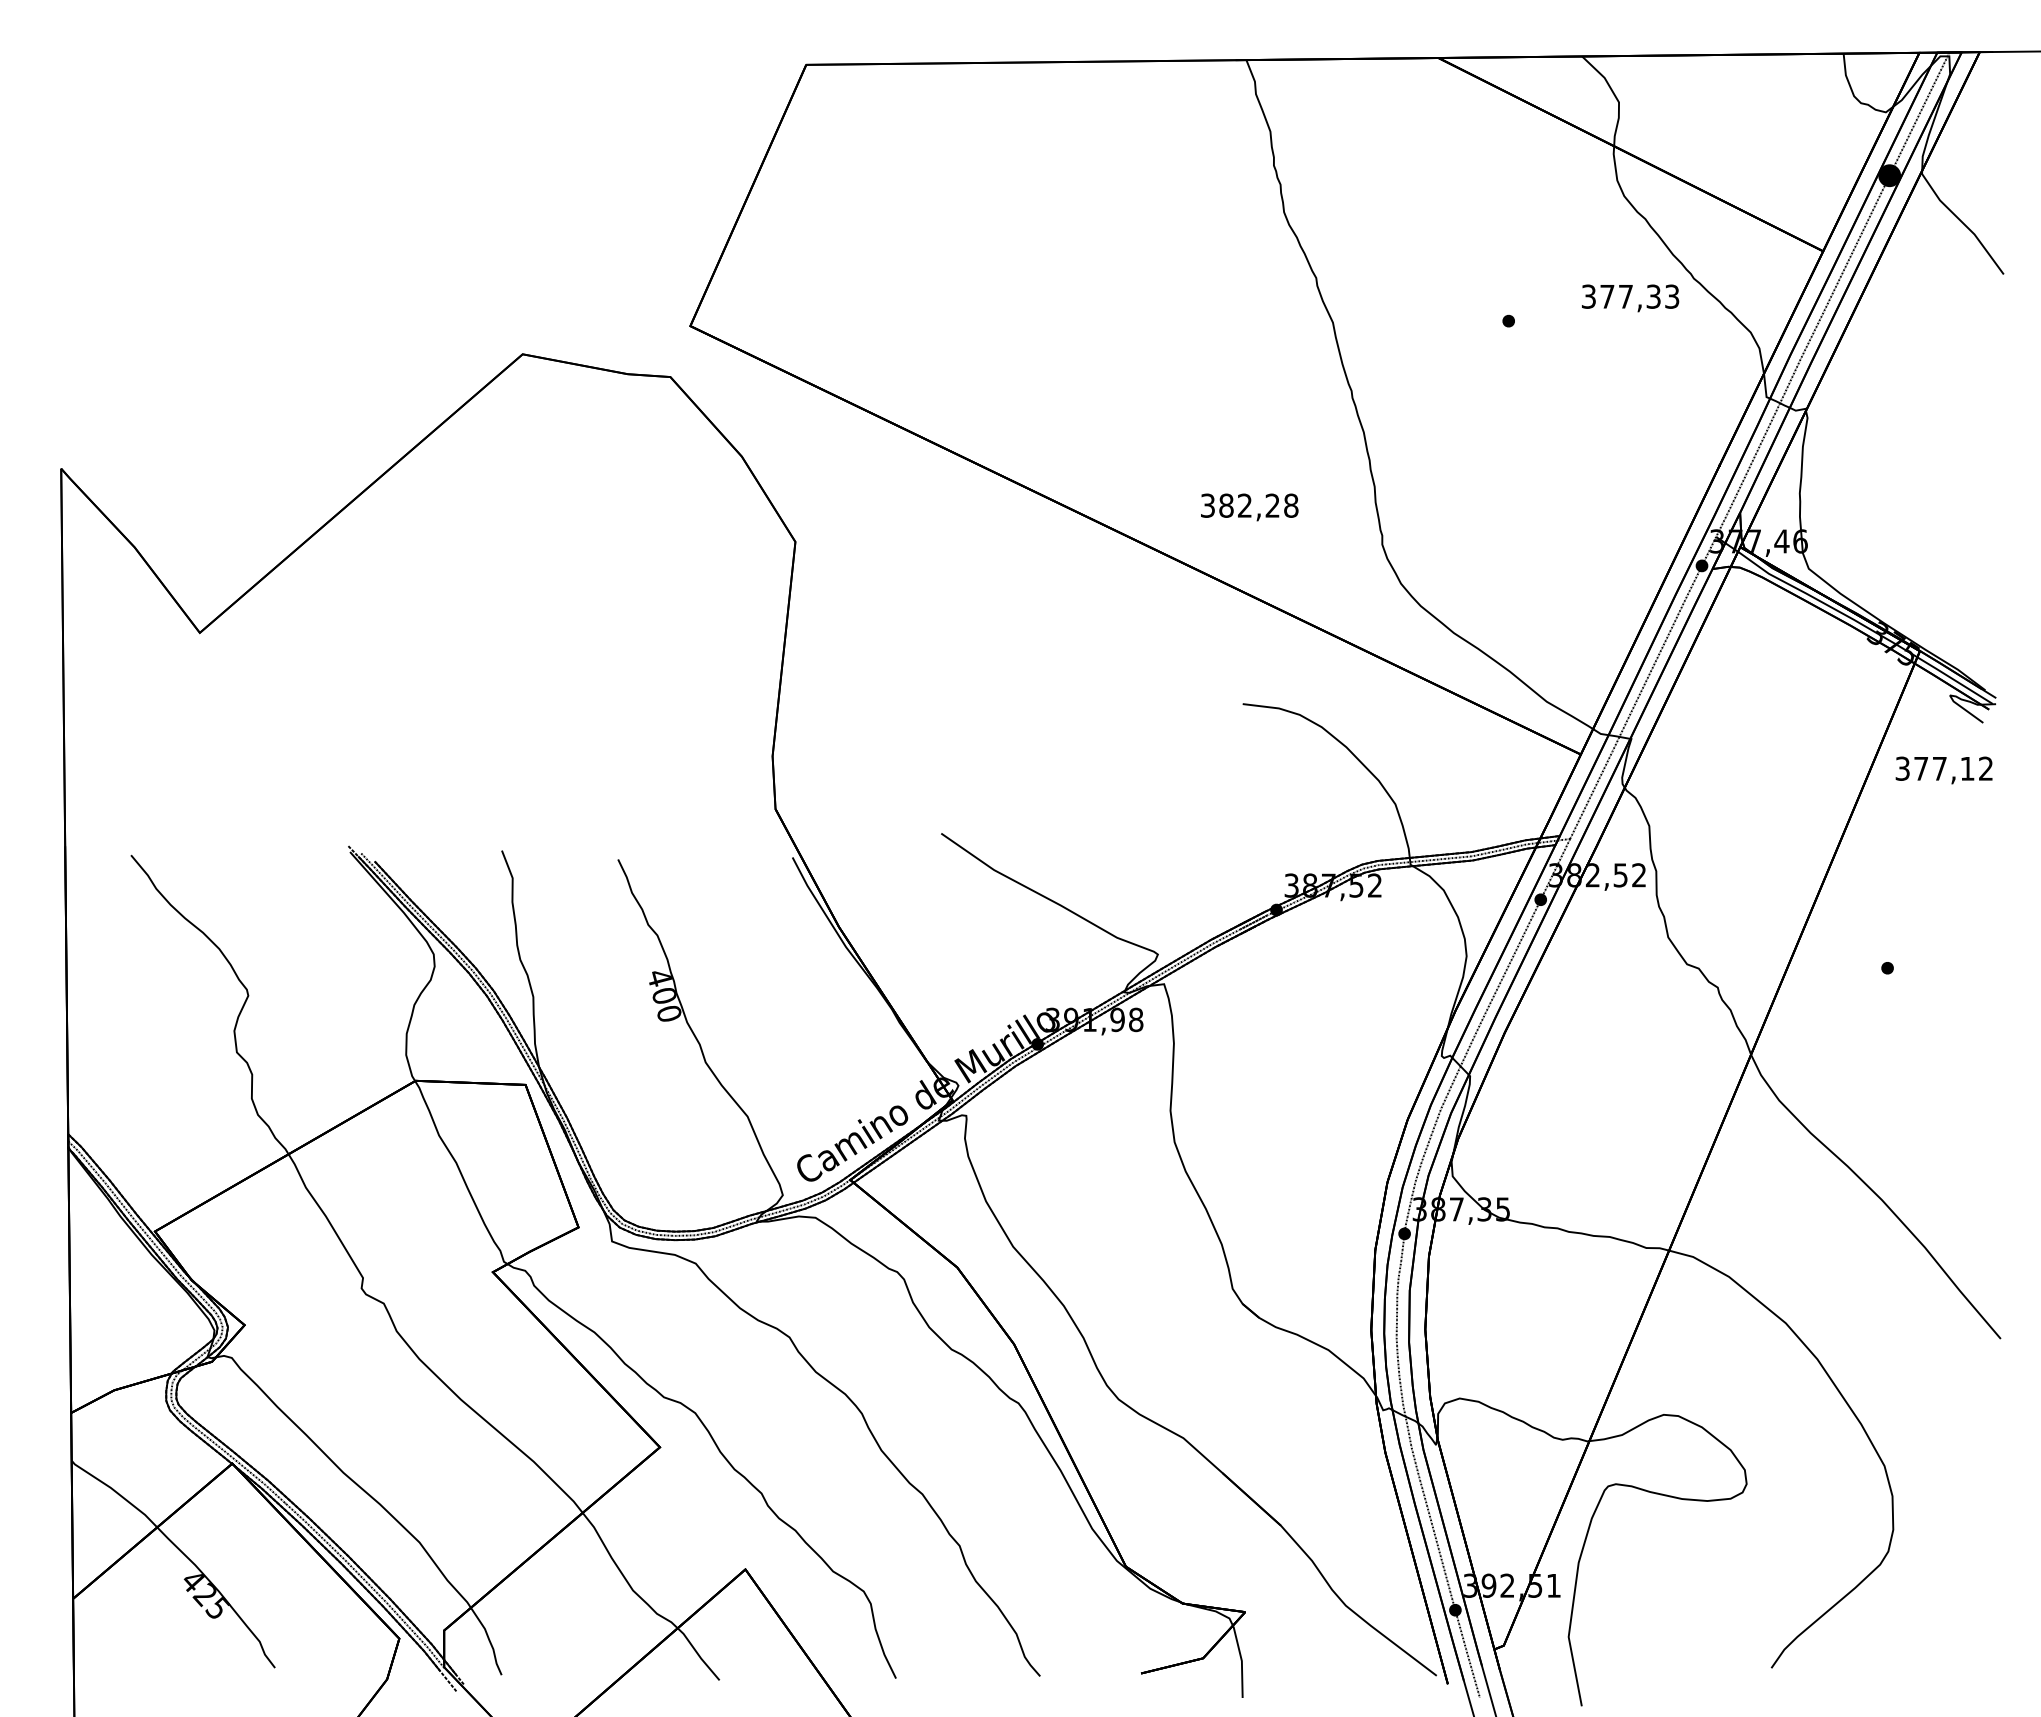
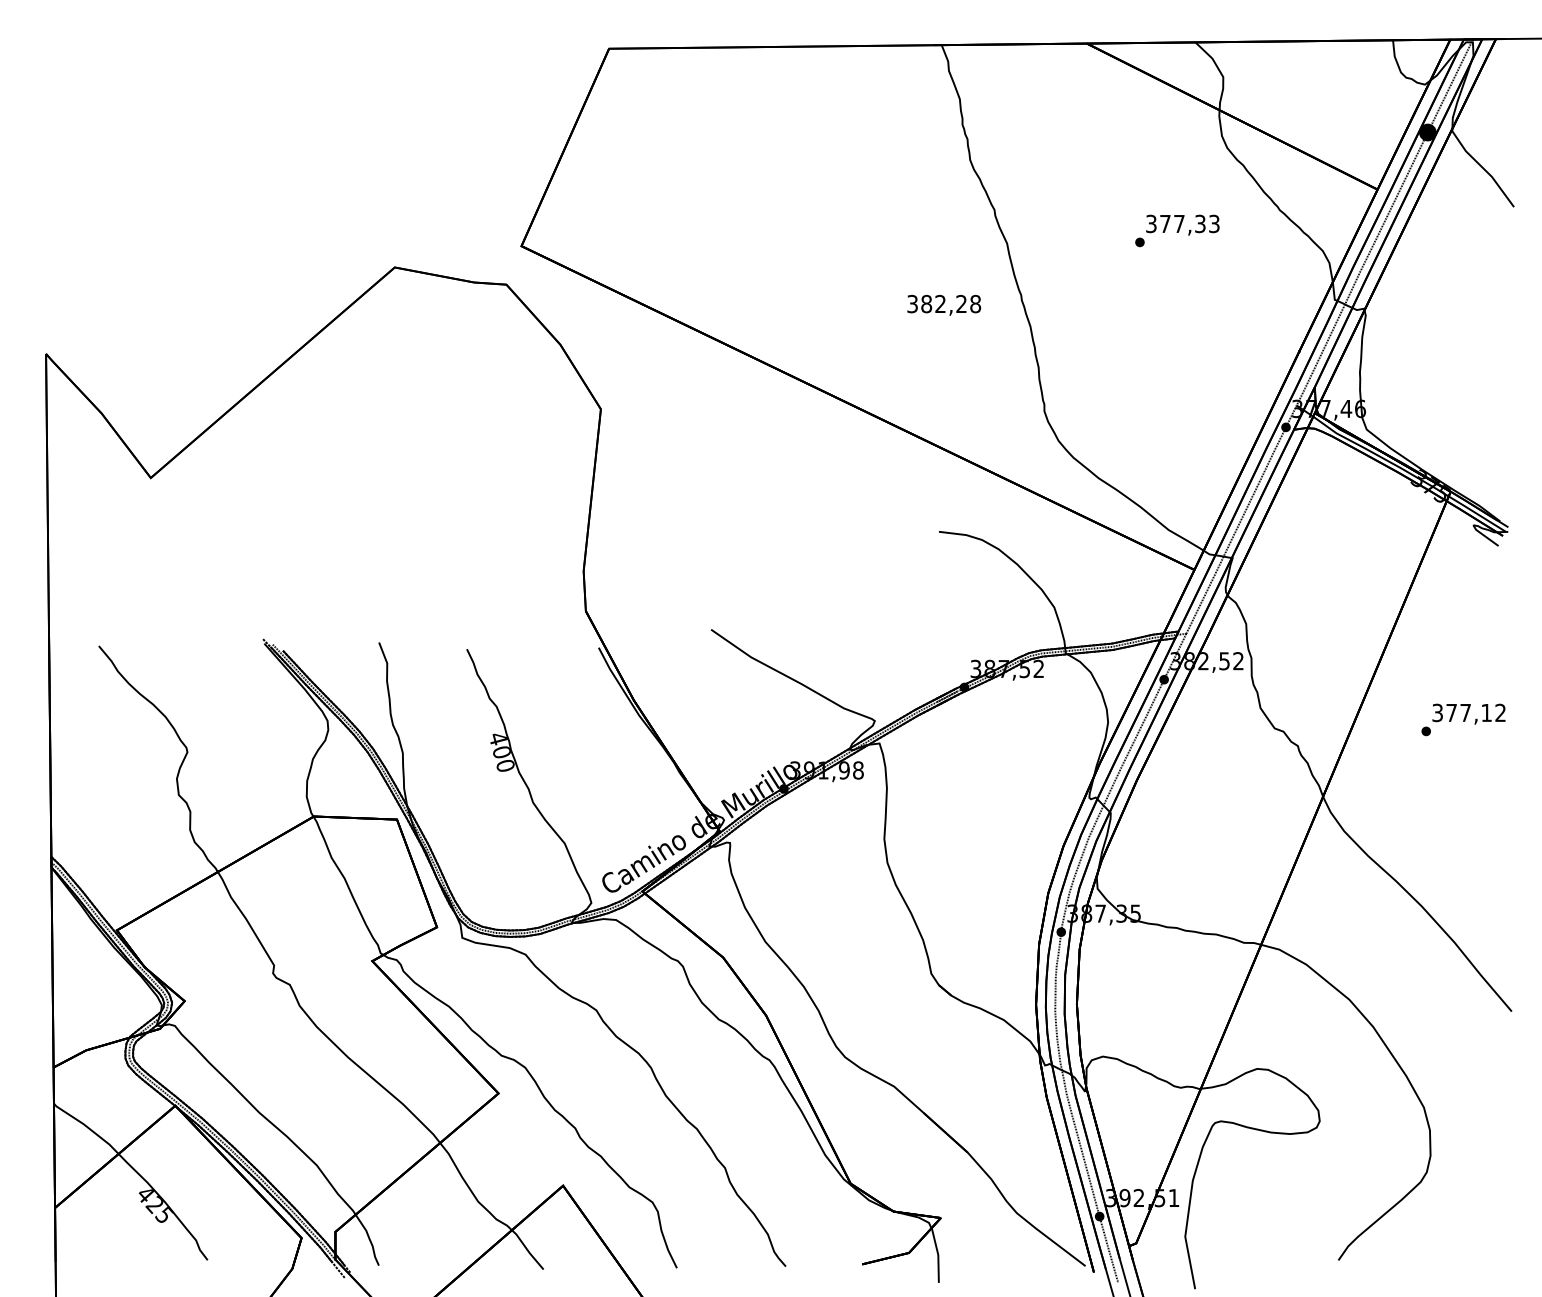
text: (1630, 298) -> (1182, 225), moved
text: (1249, 507) -> (944, 305), moved
text: (1943, 770) -> (1468, 714), moved

